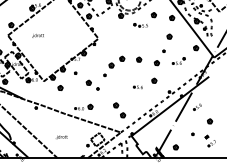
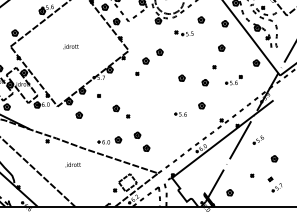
part: (37, 35) -> (70, 46), moved
part: (114, 65) -> (149, 60), moved
part: (119, 110) -> (141, 141), moved
part: (61, 137) -> (72, 165), moved

